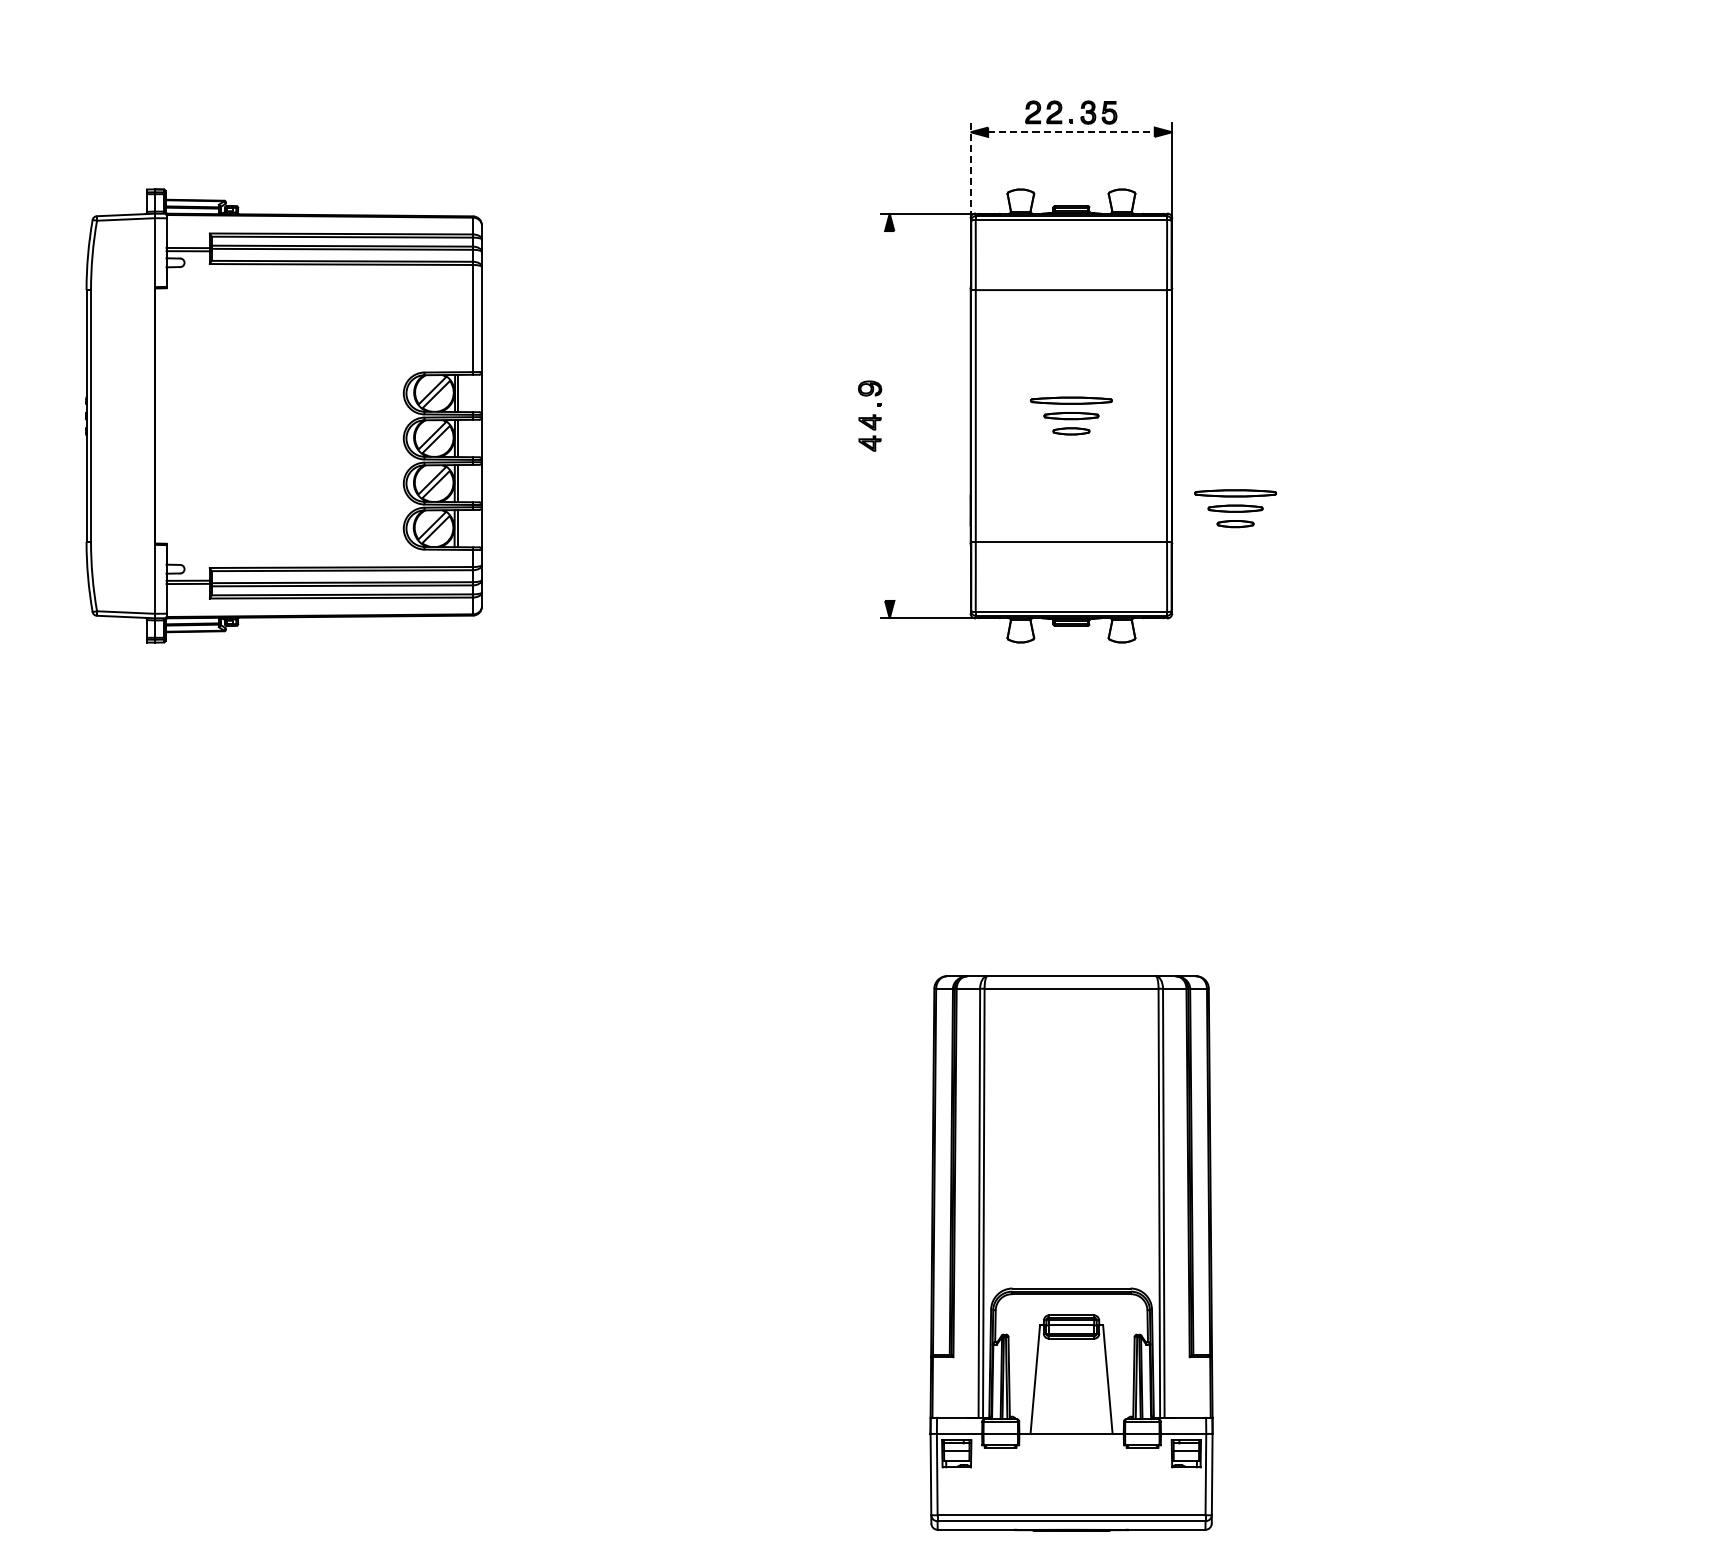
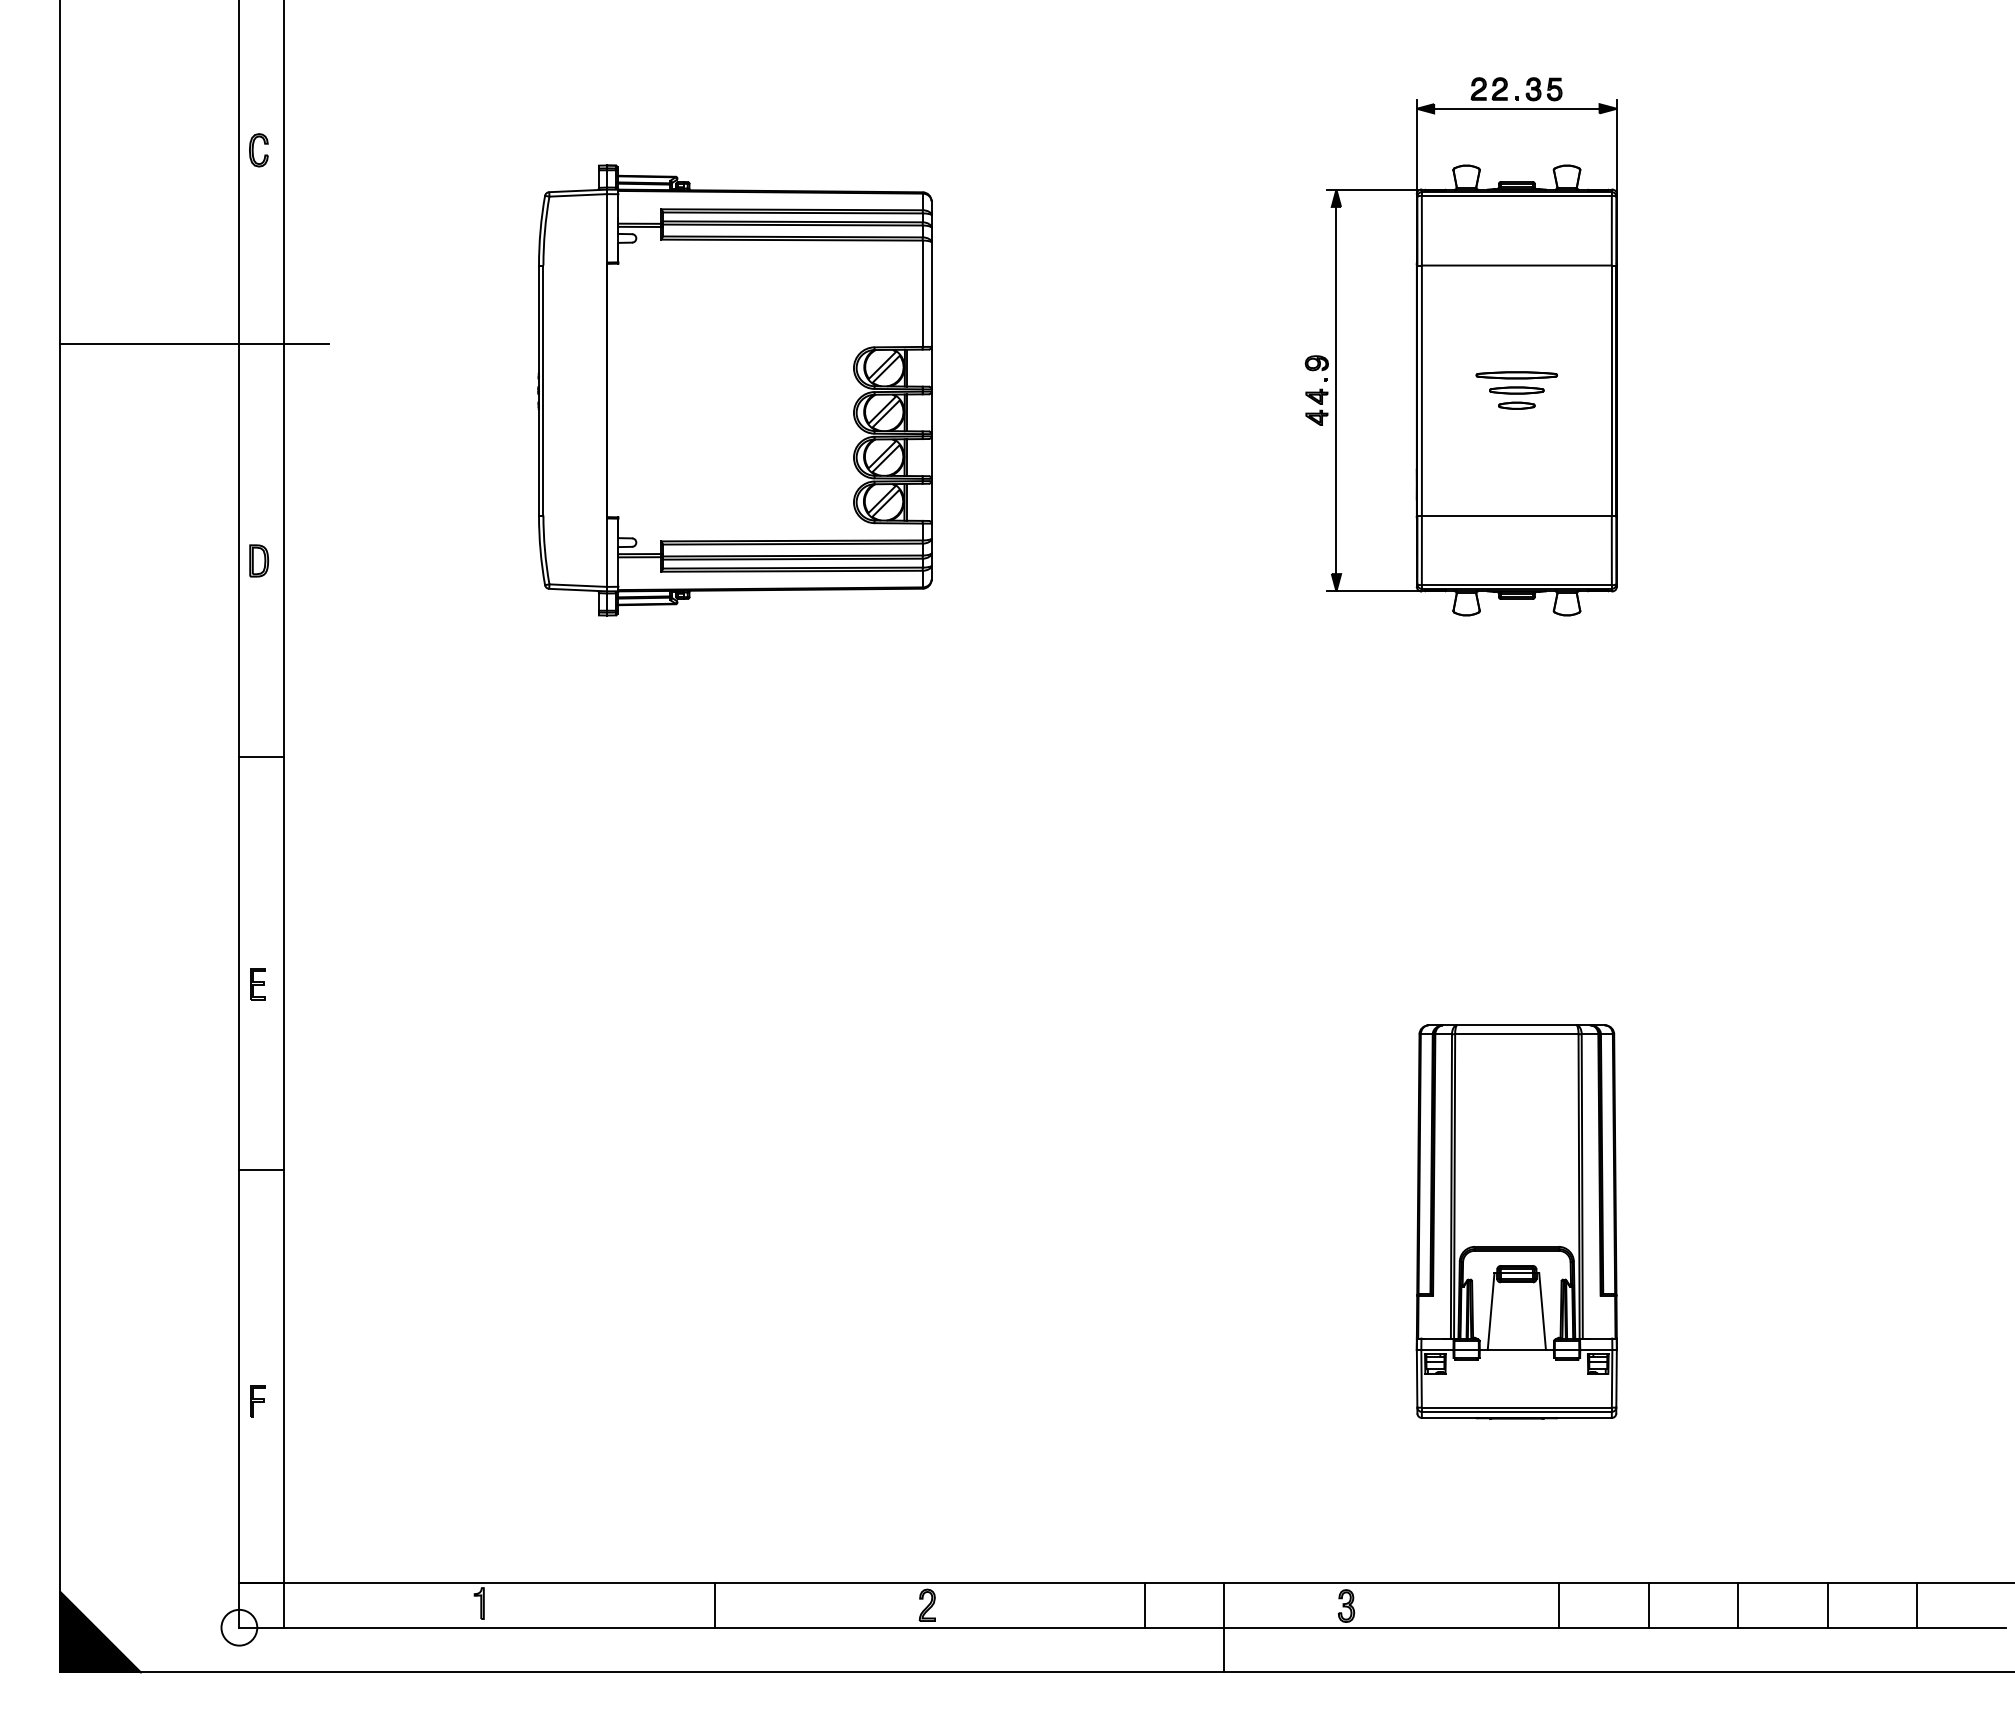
line: (1071, 131) -> (1516, 108), dashed -> solid
line: (970, 170) -> (1416, 146), dashed -> solid
line: (889, 415) -> (1336, 390), added
part: (1235, 508) -> (1679, 482), removed
part: (1071, 1252) -> (1516, 1221), size x0.71

